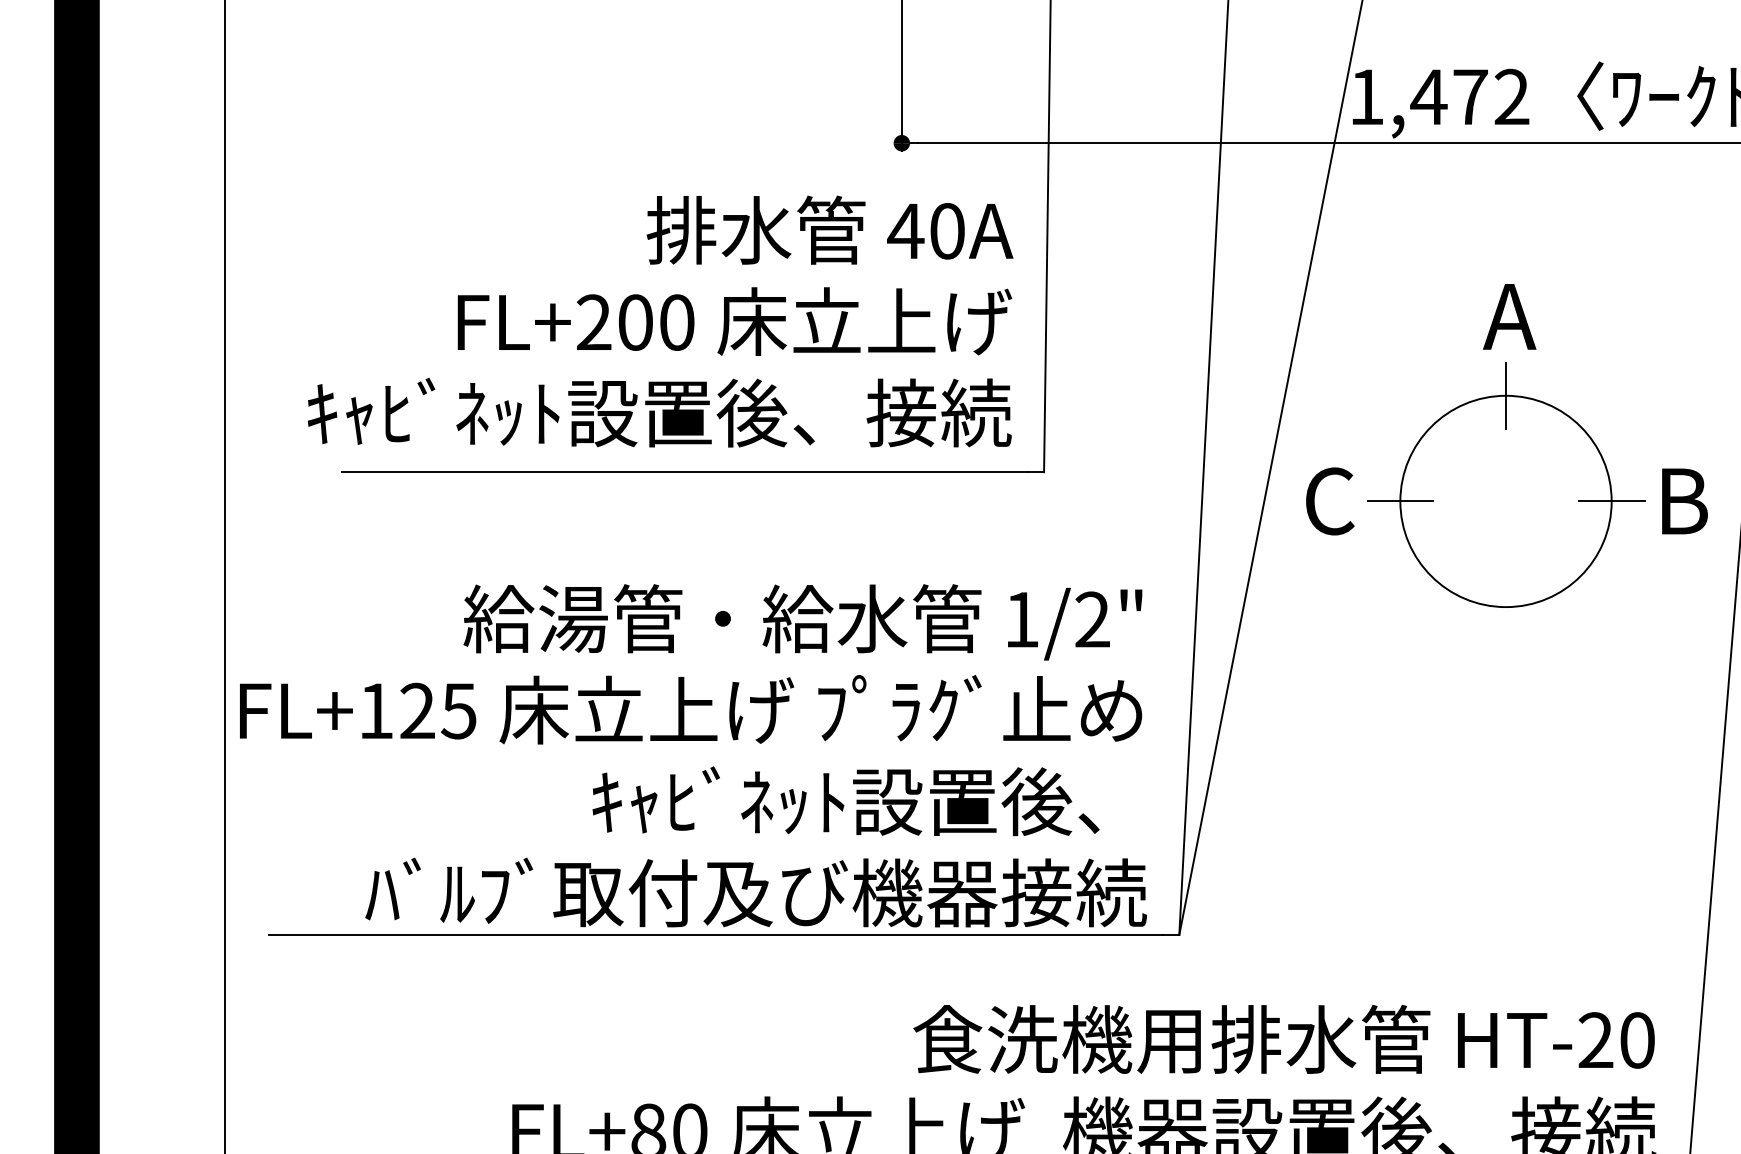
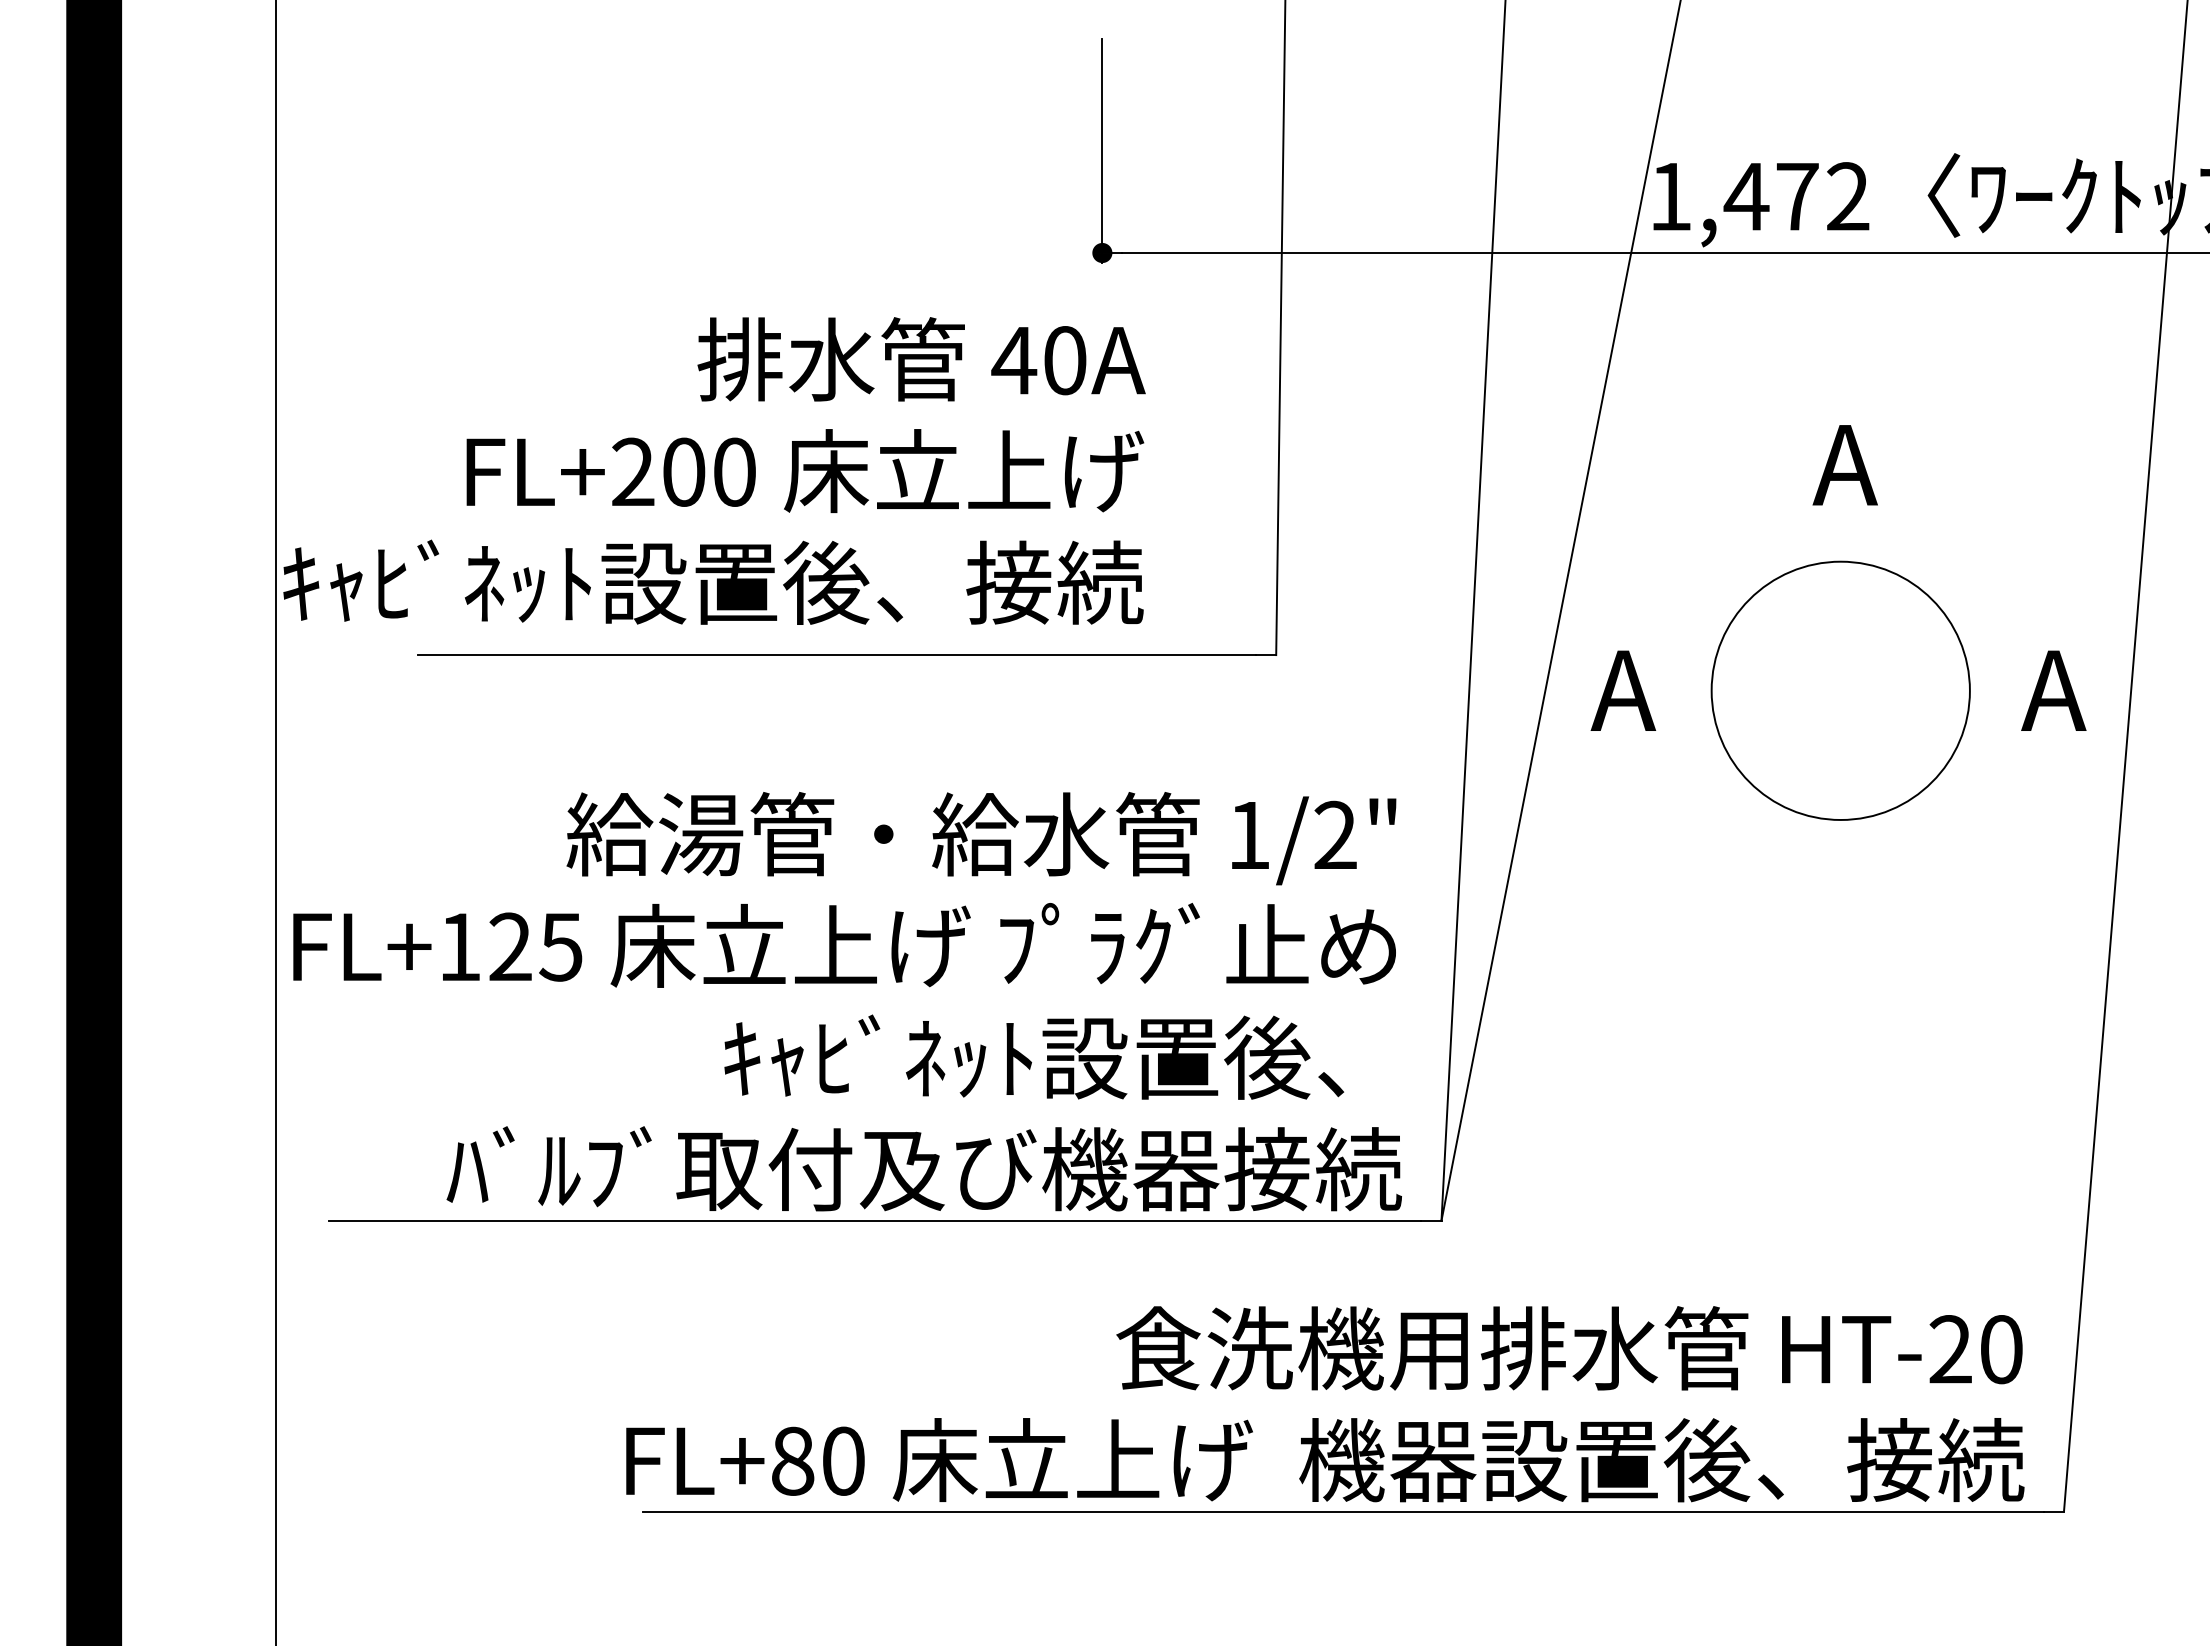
text: (660, 321) -> (714, 470), moved
line: (1505, 395) -> (1840, 561), removed
text: (1328, 501) -> (1623, 690), C -> A
line: (1400, 501) -> (1711, 690), removed
line: (1611, 501) -> (1969, 690), removed
text: (1680, 501) -> (2054, 690), B -> A

